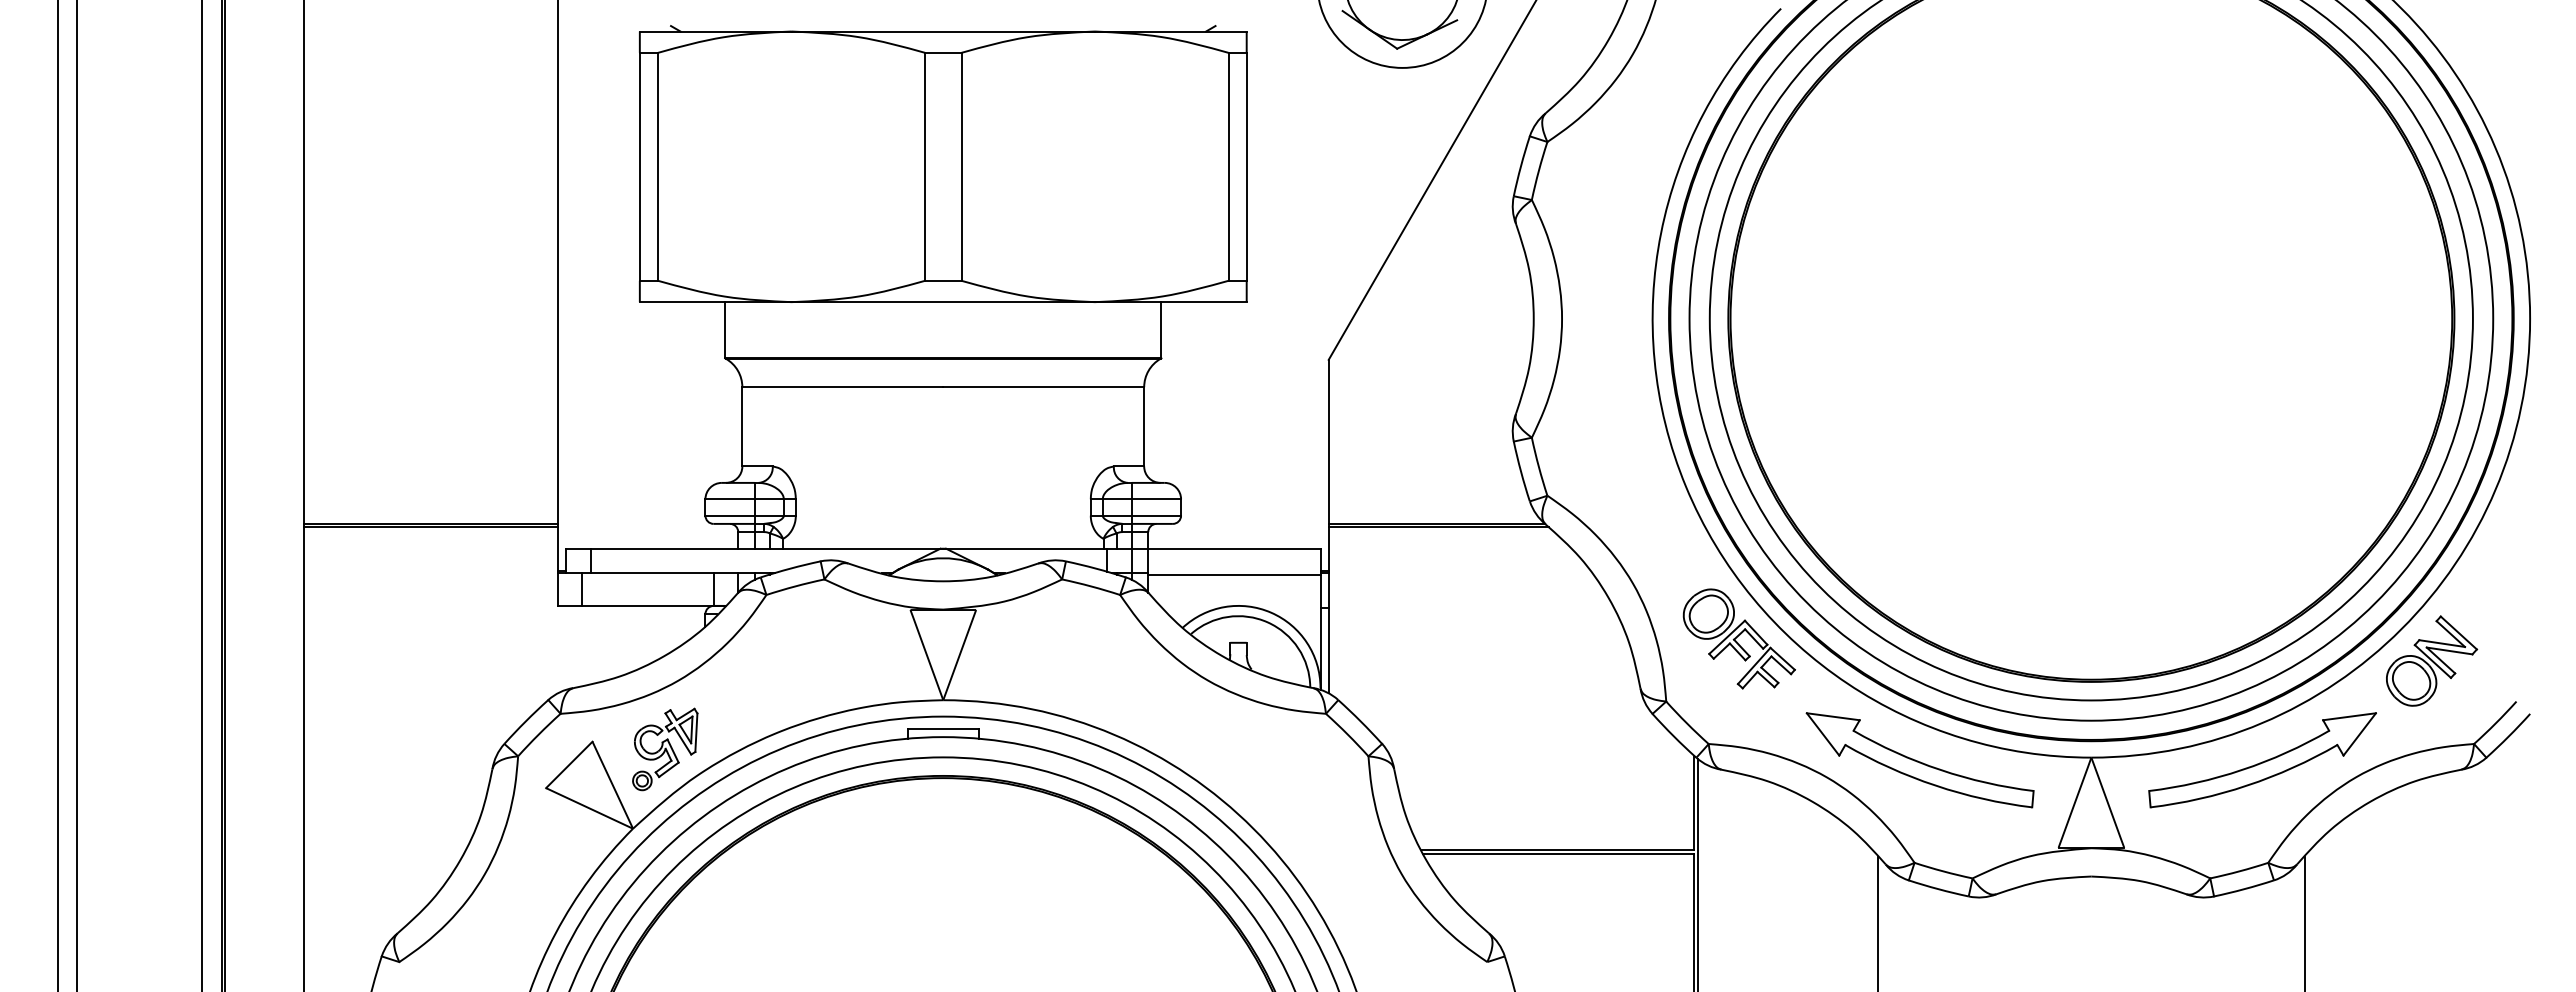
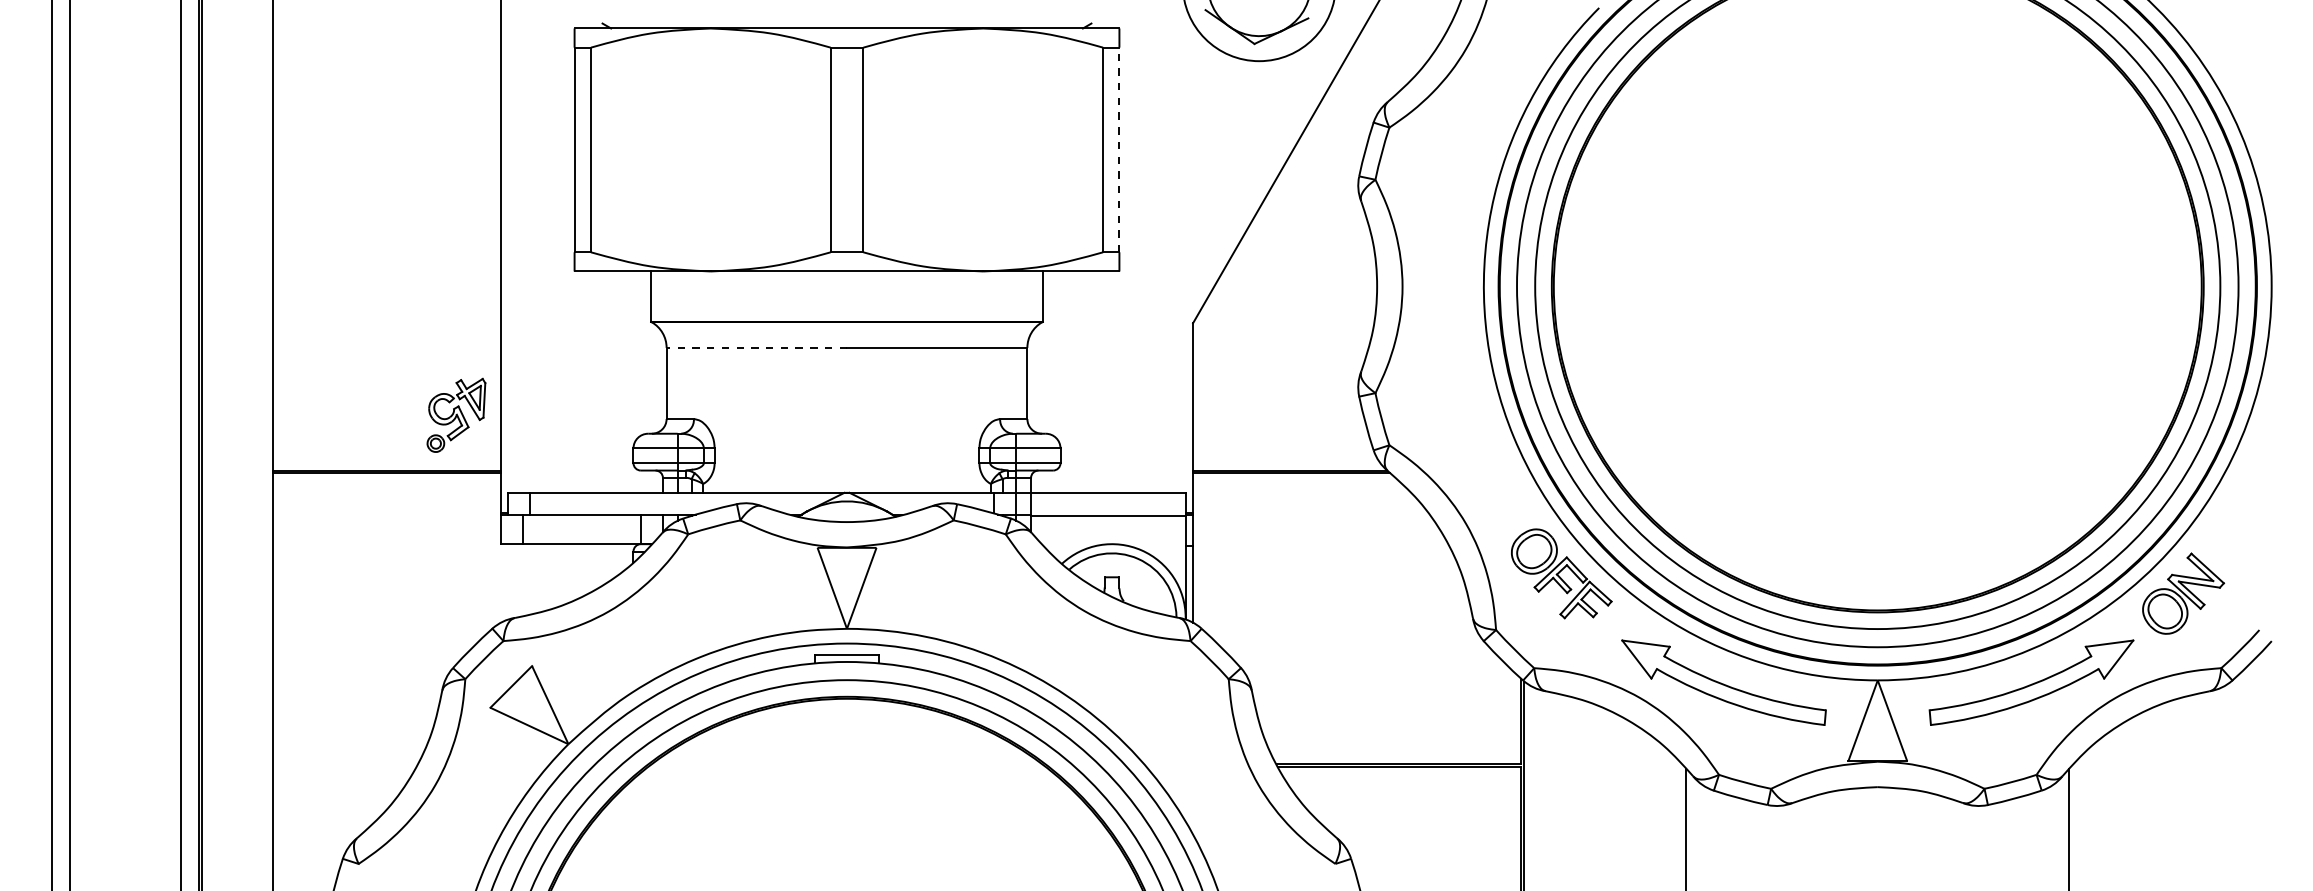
line: (1246, 166) -> (1119, 149), solid -> dashed
line: (842, 387) -> (756, 348), solid -> dashed
part: (665, 749) -> (456, 415), moved

